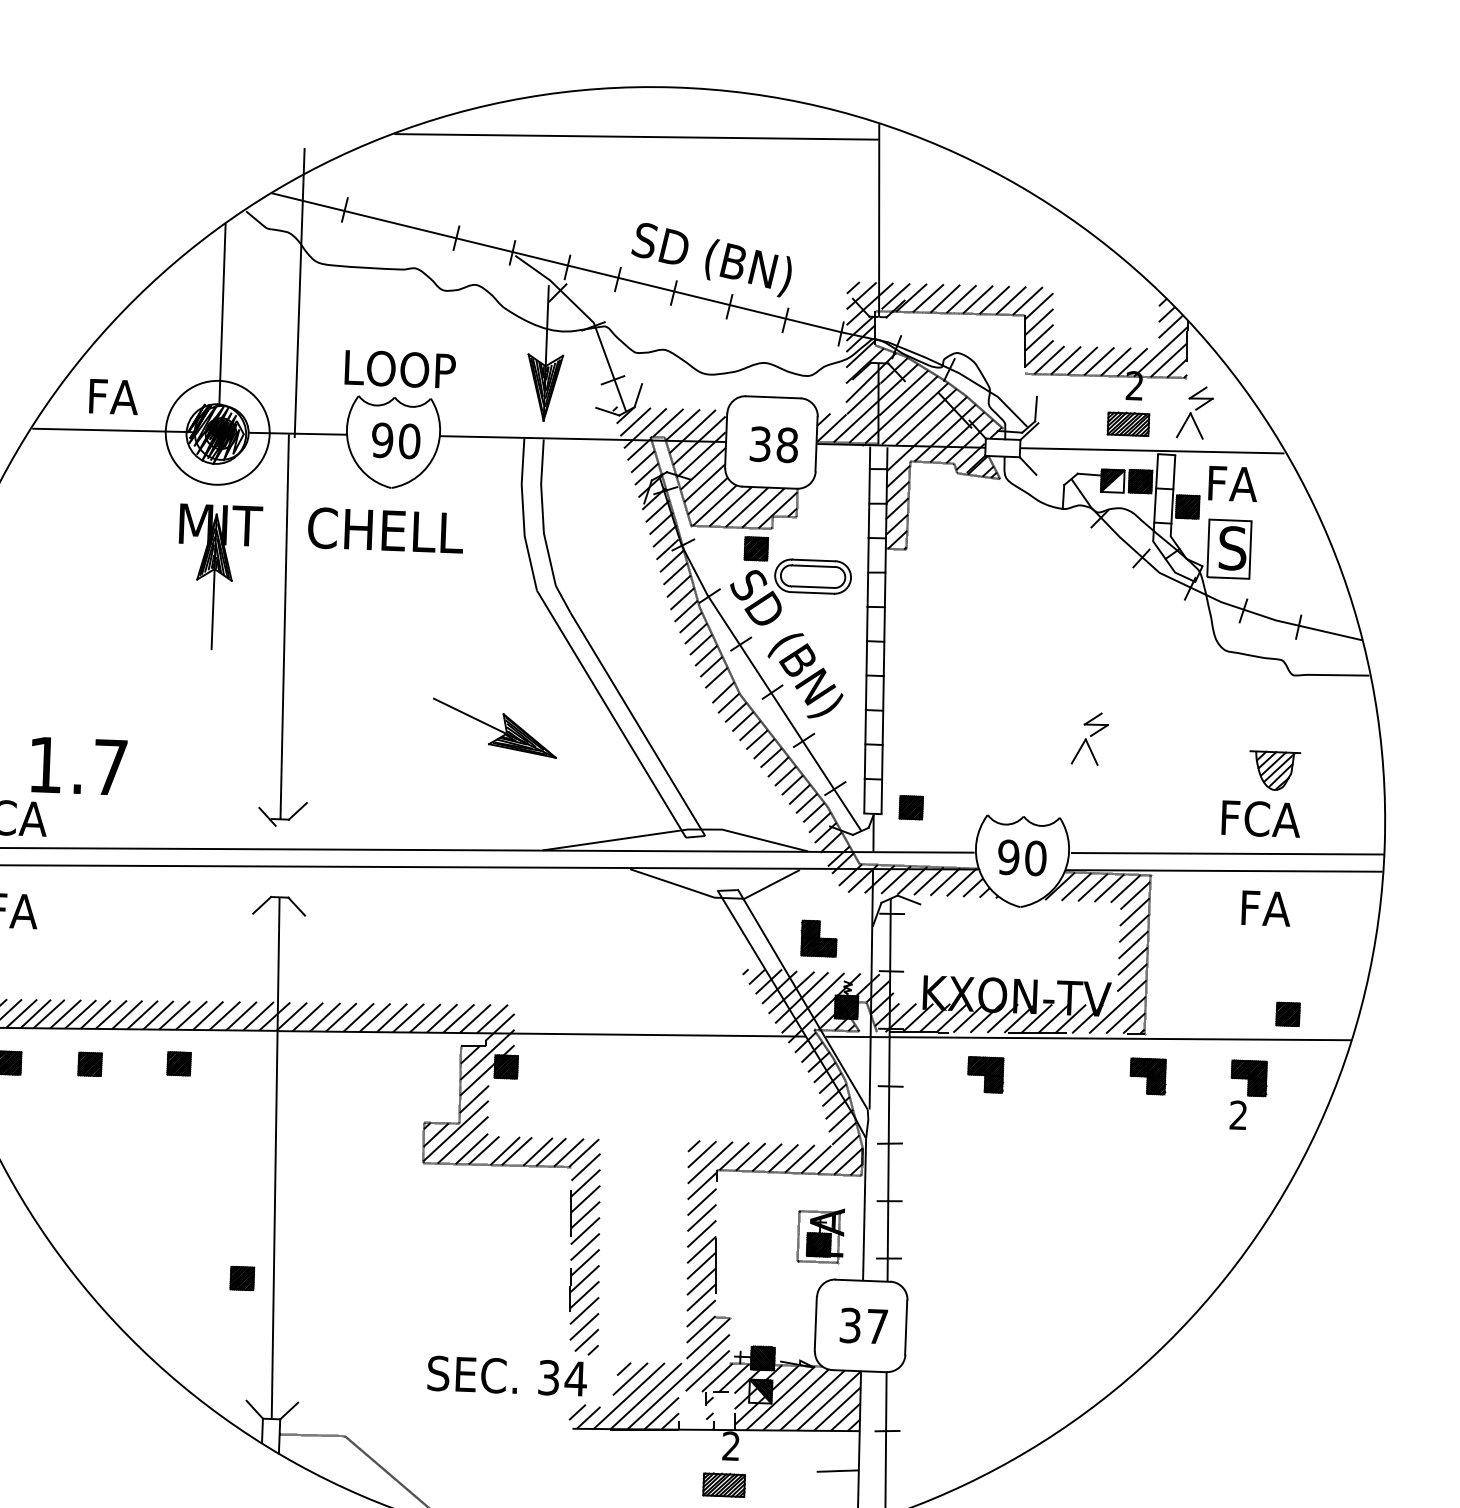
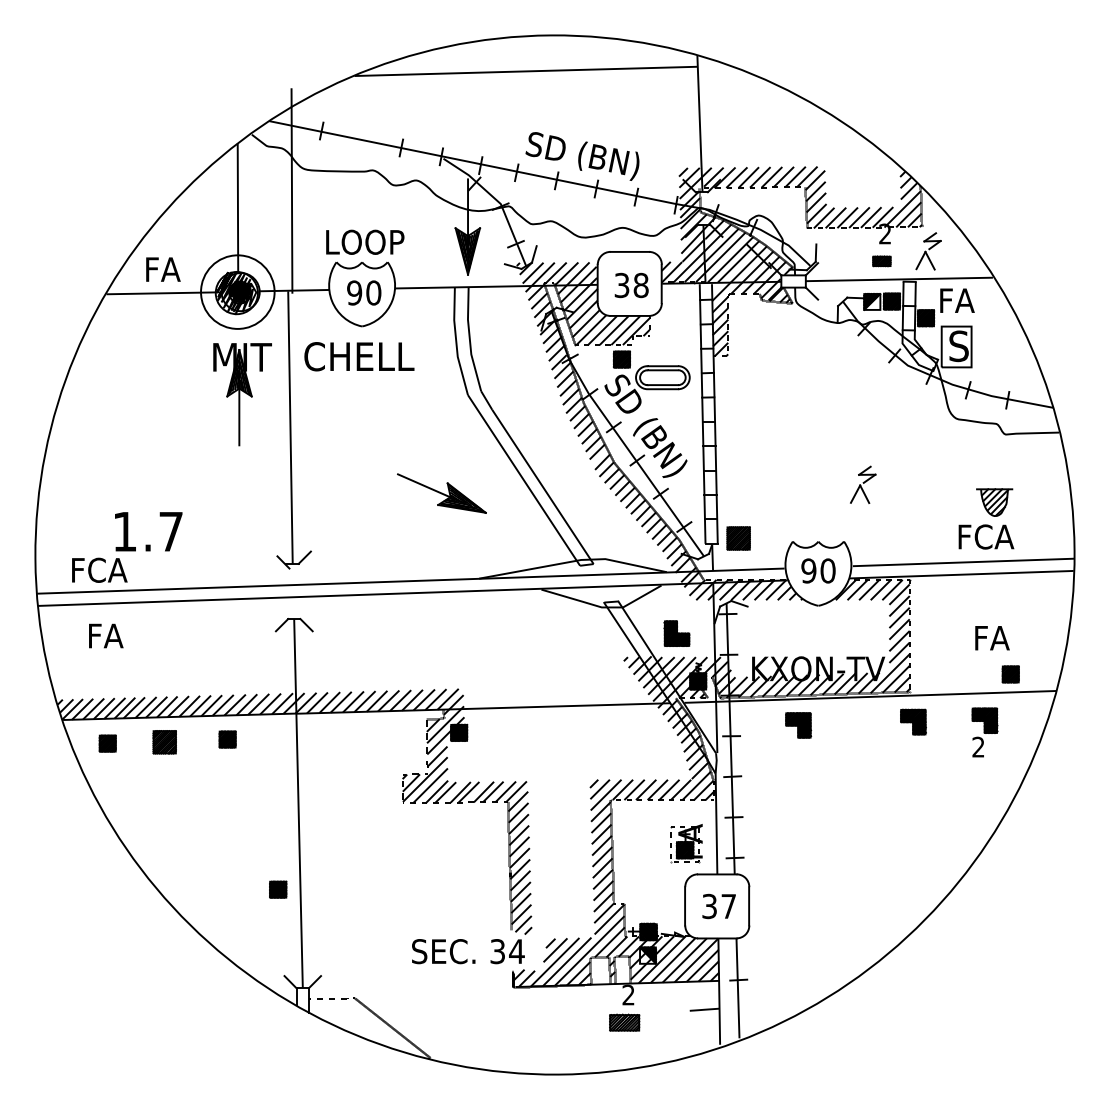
part: (1127, 424) -> (881, 261), size x0.6
part: (911, 807) -> (738, 538), size x1.4
text: (1266, 909) -> (992, 638), moved
part: (89, 1064) -> (164, 742), size x1.4

